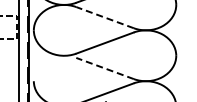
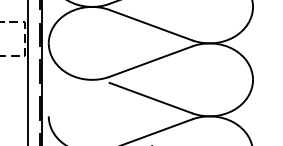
line: (105, 17) -> (151, 24), dashed -> solid
line: (105, 68) -> (151, 98), dashed -> solid

